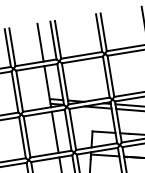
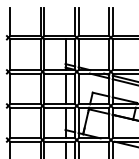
line: (40, 42) -> (65, 21), removed

